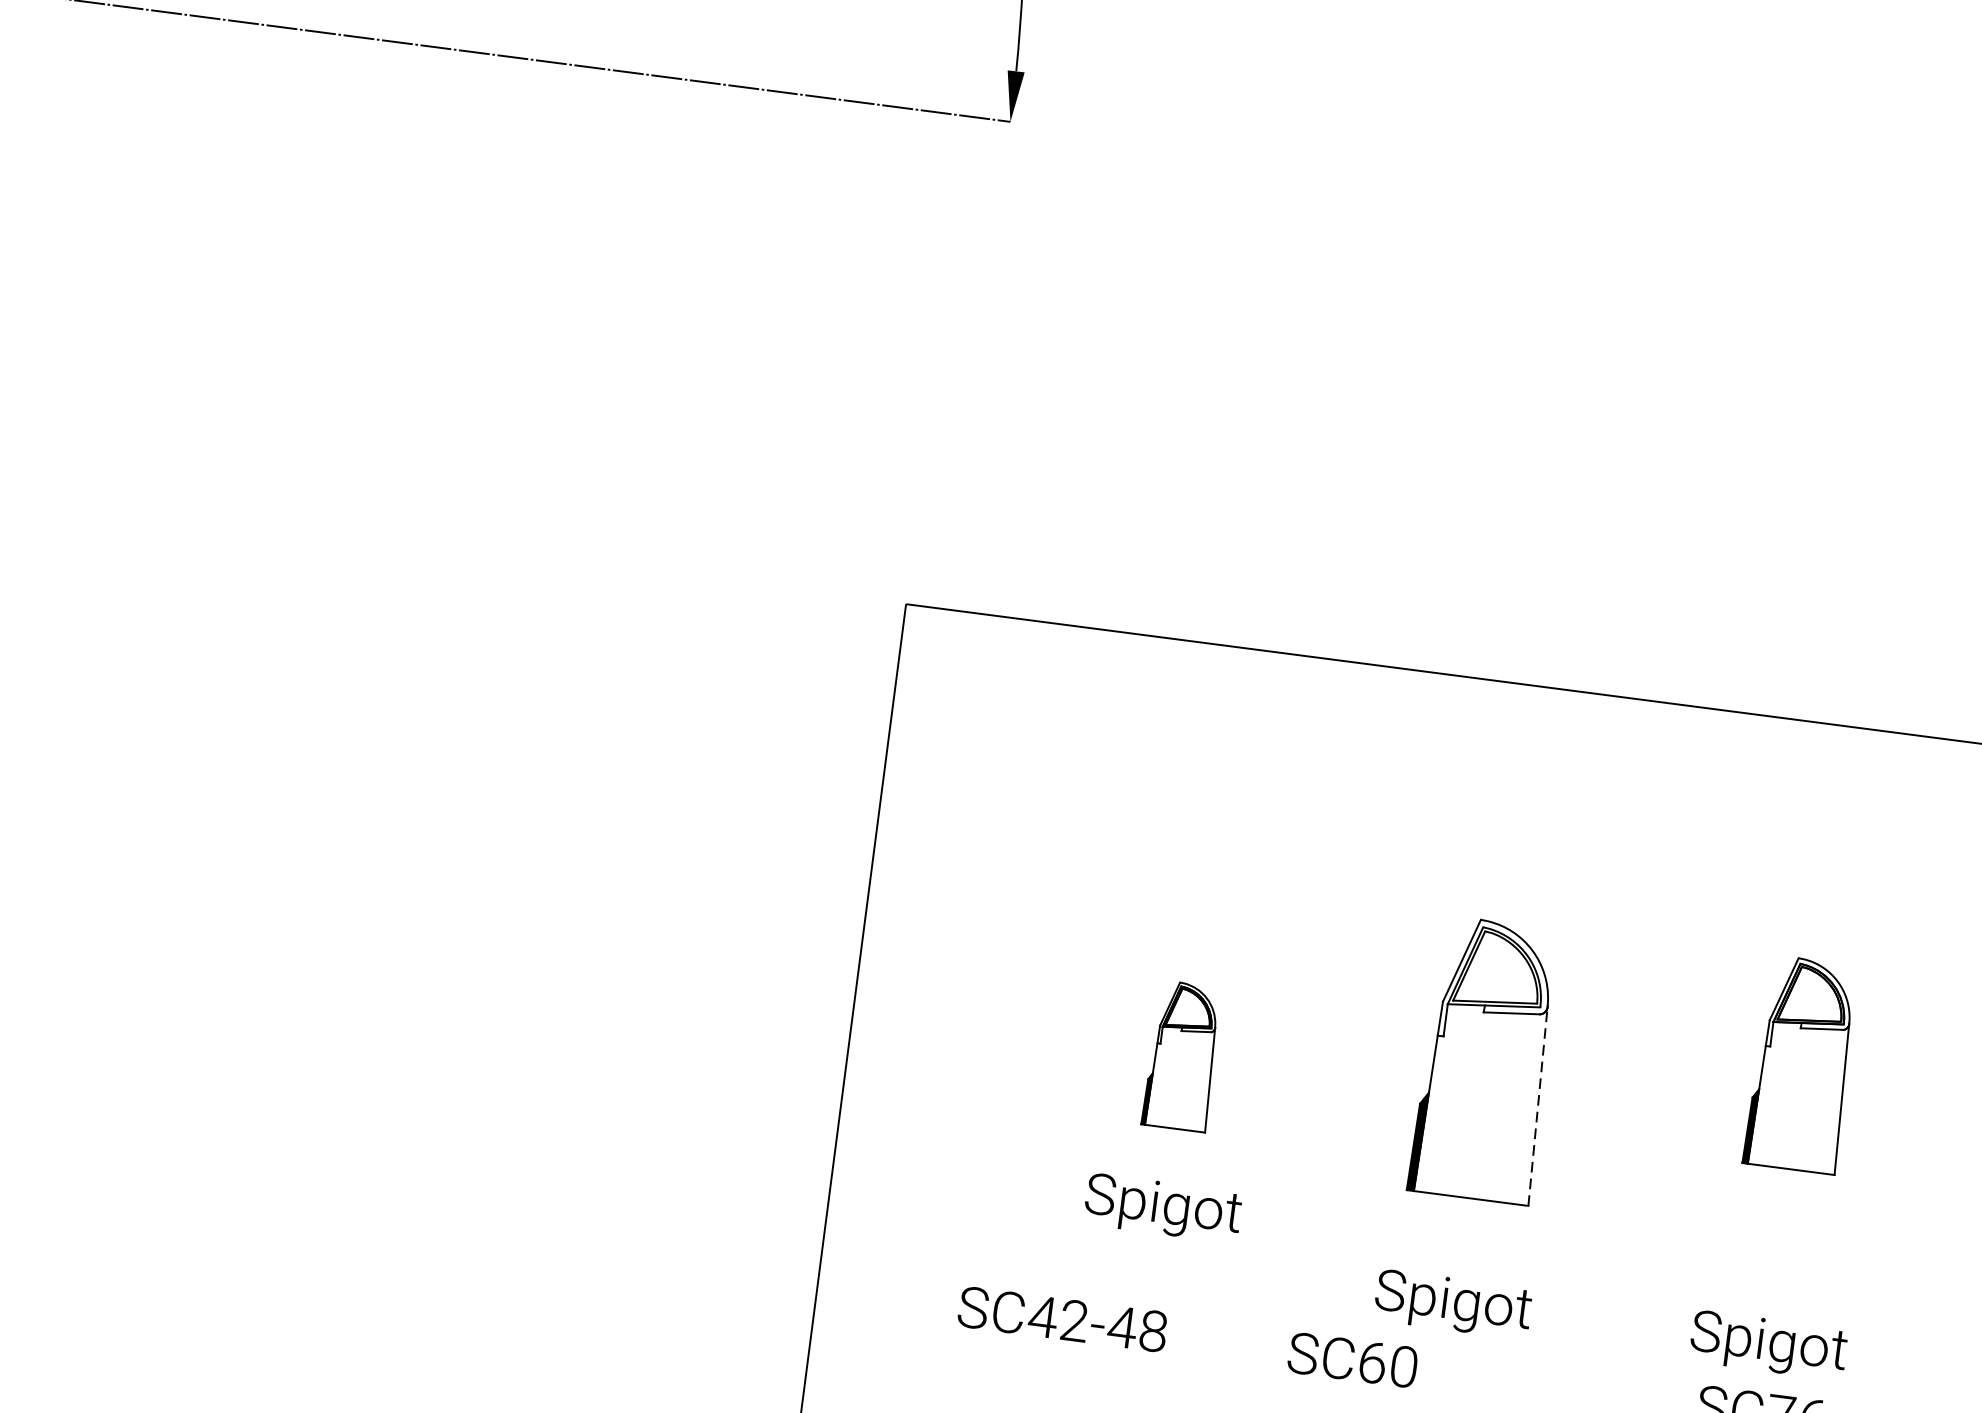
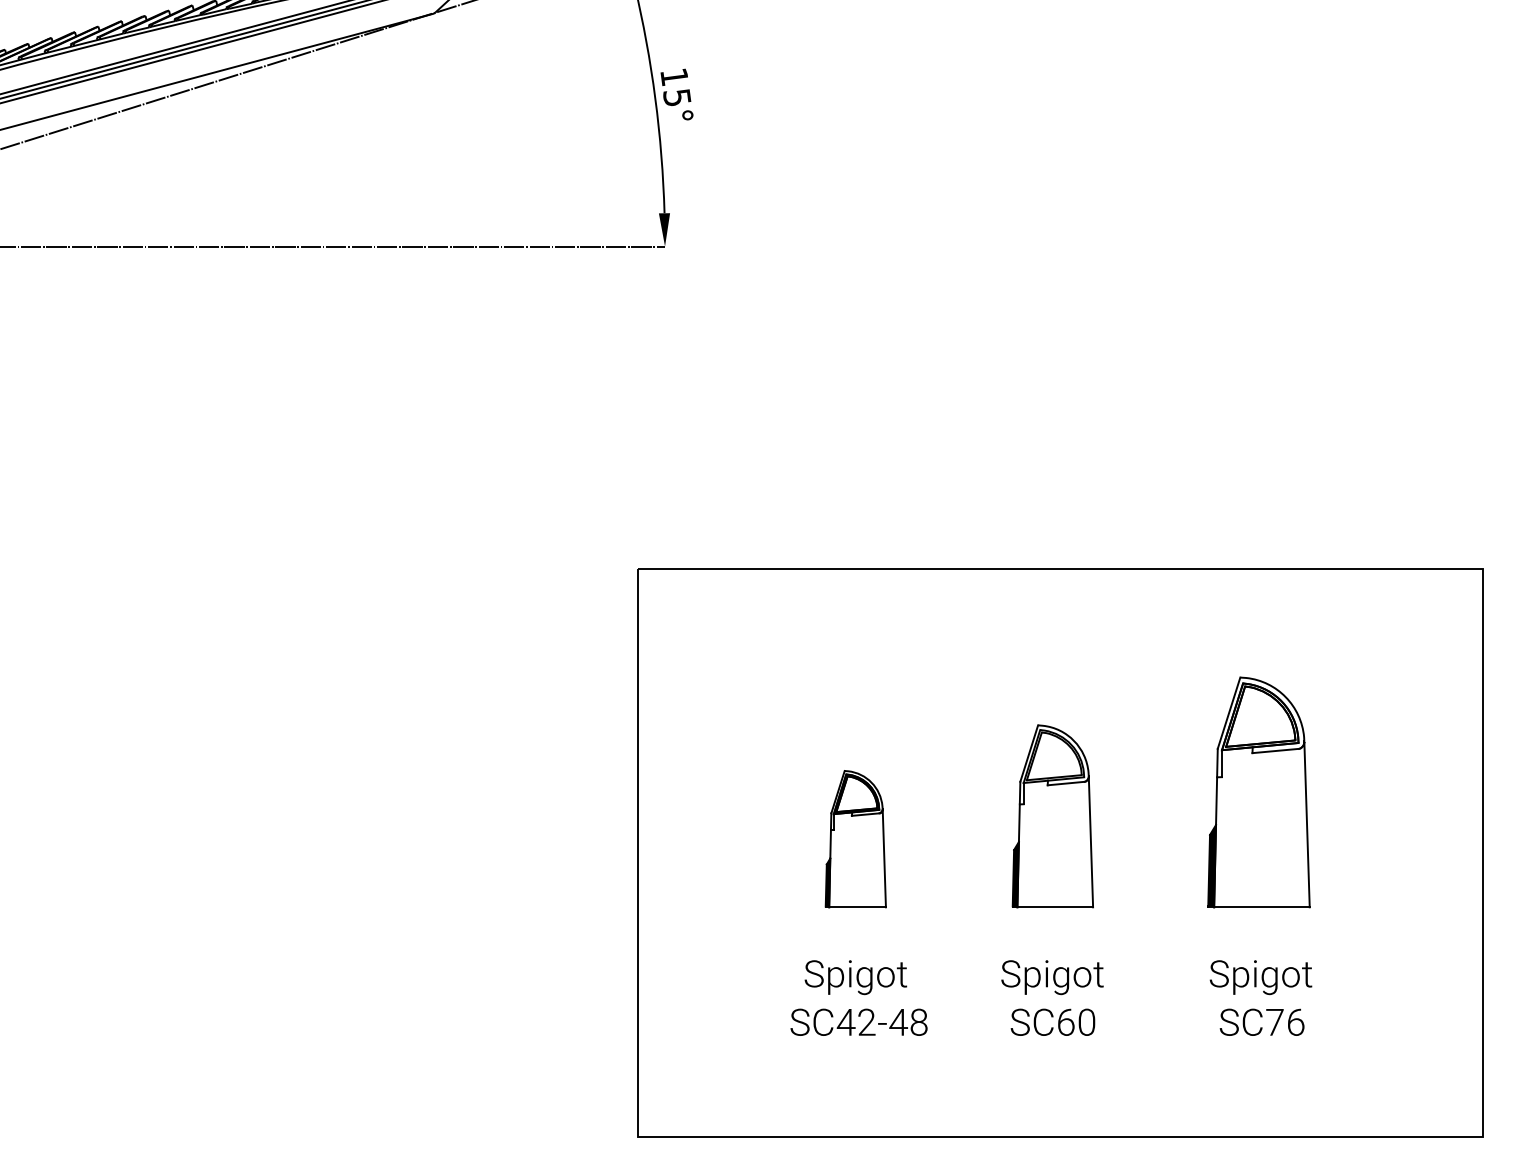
part: (1182, 1056) -> (855, 839), size x1.43
part: (1801, 1064) -> (1258, 792), size x1.67
line: (1537, 1105) -> (1090, 841), dashed -> solid
text: (1162, 1207) -> (855, 977), moved
text: (1062, 1318) -> (858, 1021), moved
text: (1352, 1358) -> (1052, 1021), moved

